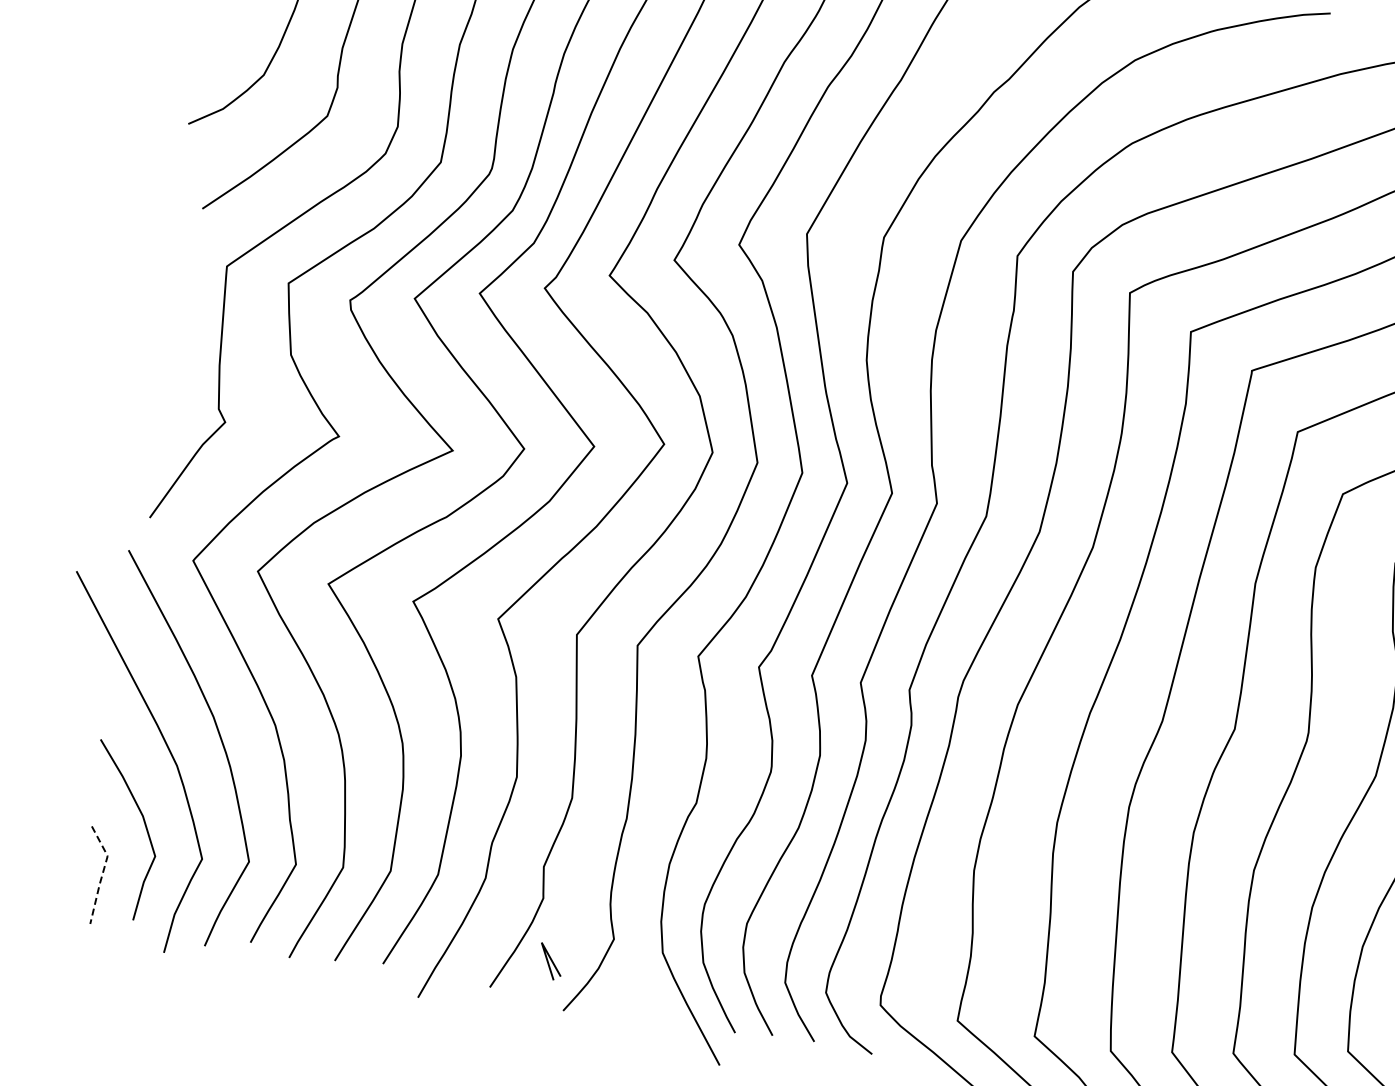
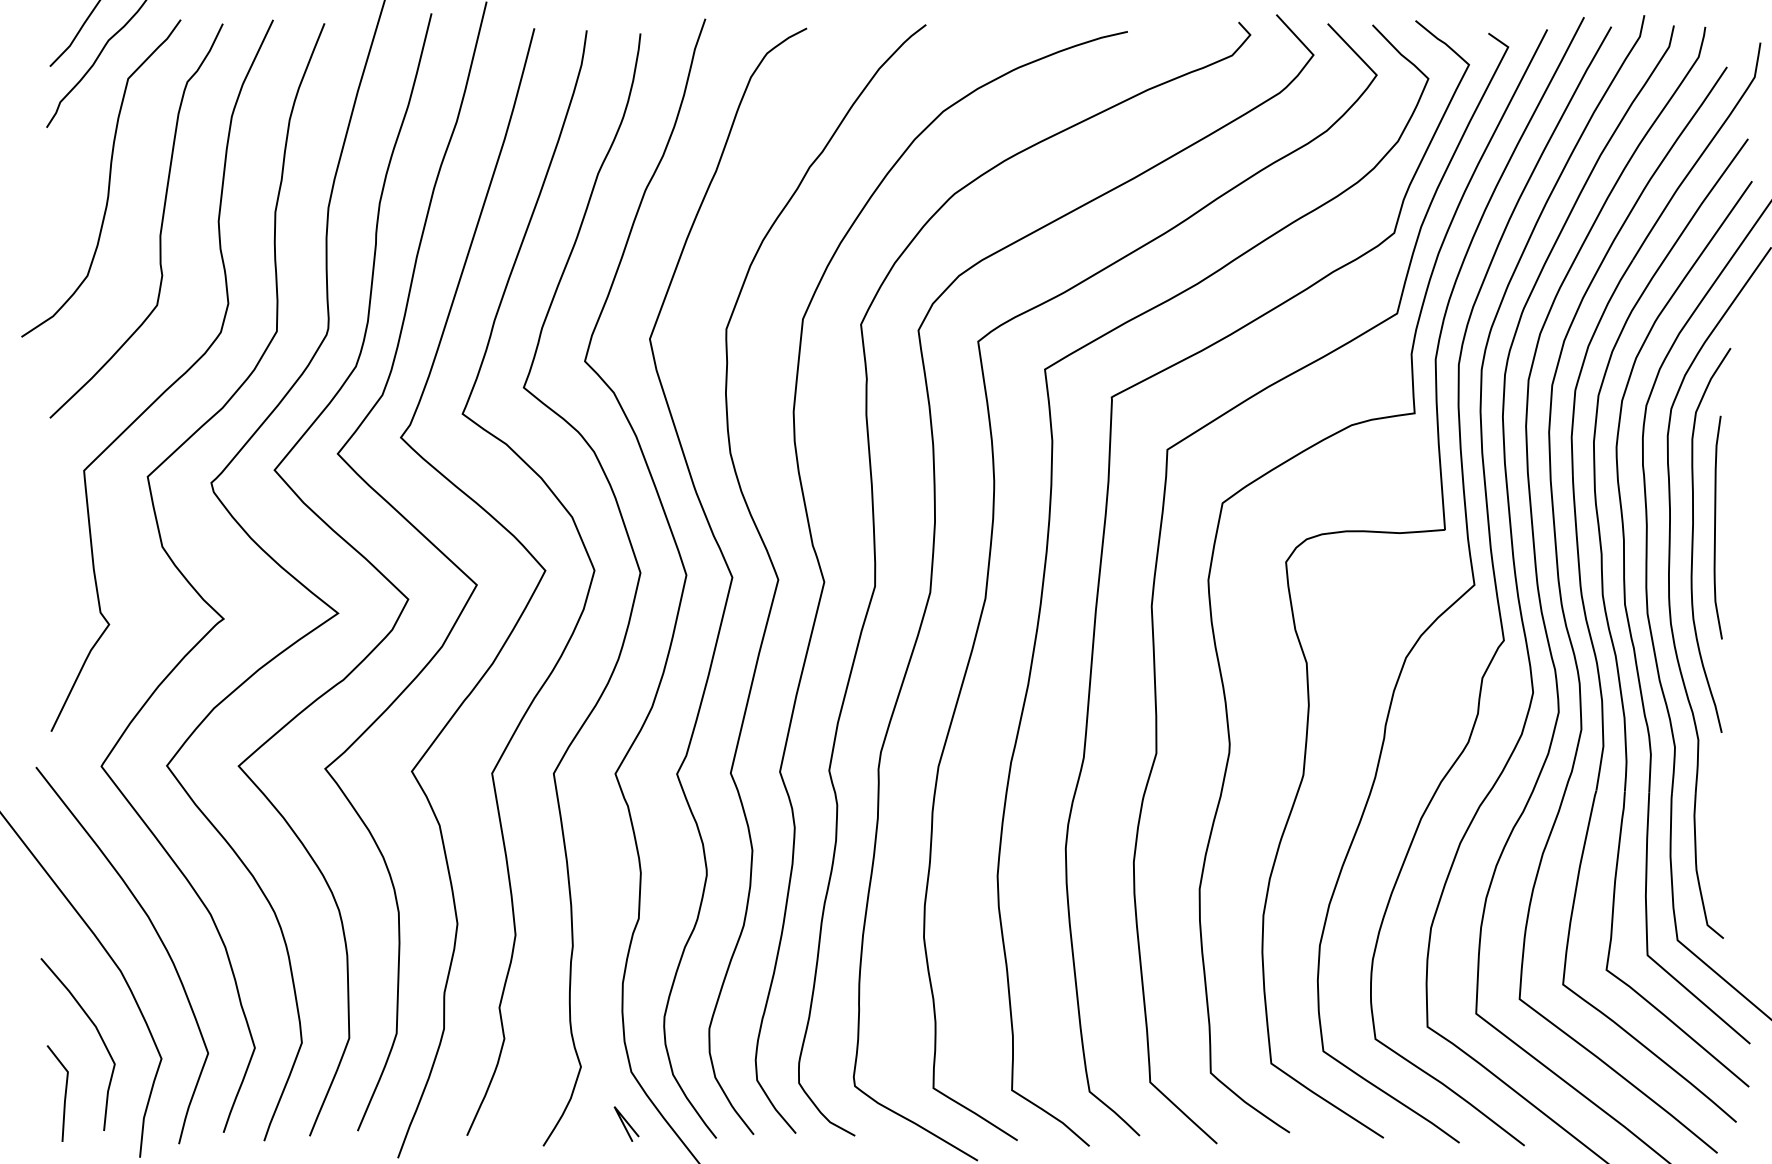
line: (103, 873) -> (66, 1090), dashed -> solid
line: (550, 961) -> (626, 1123), moved

